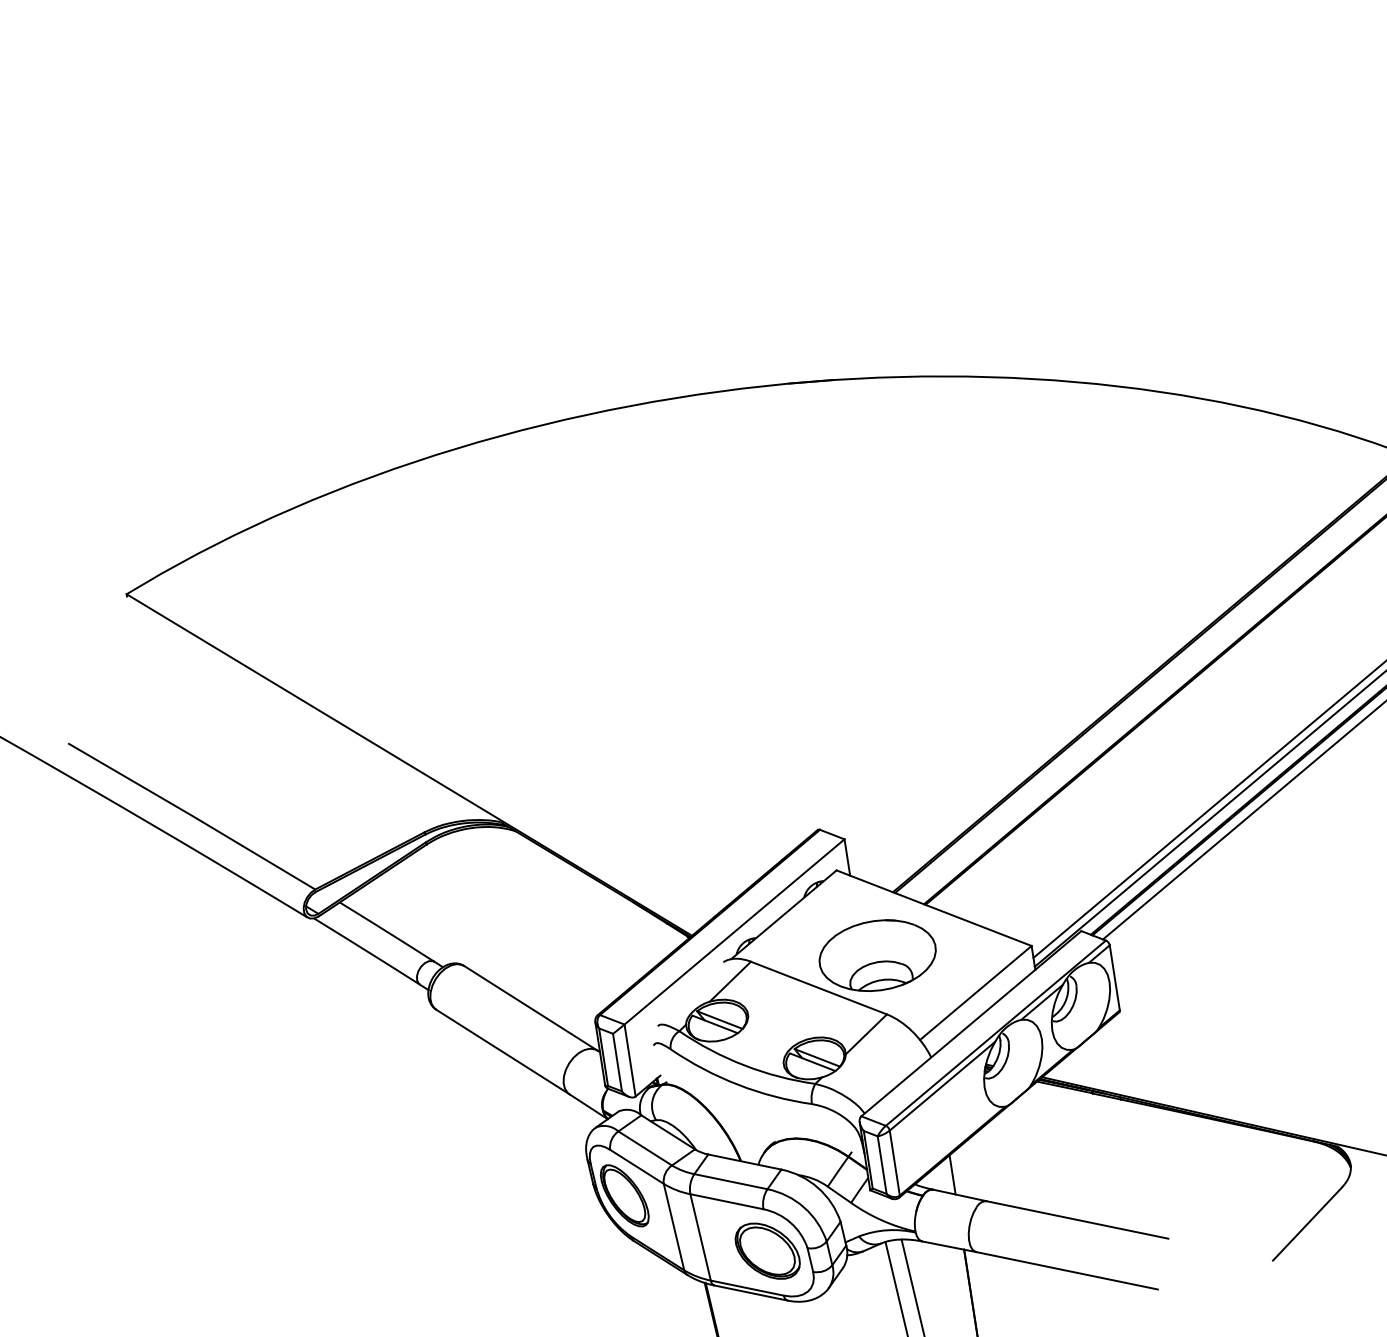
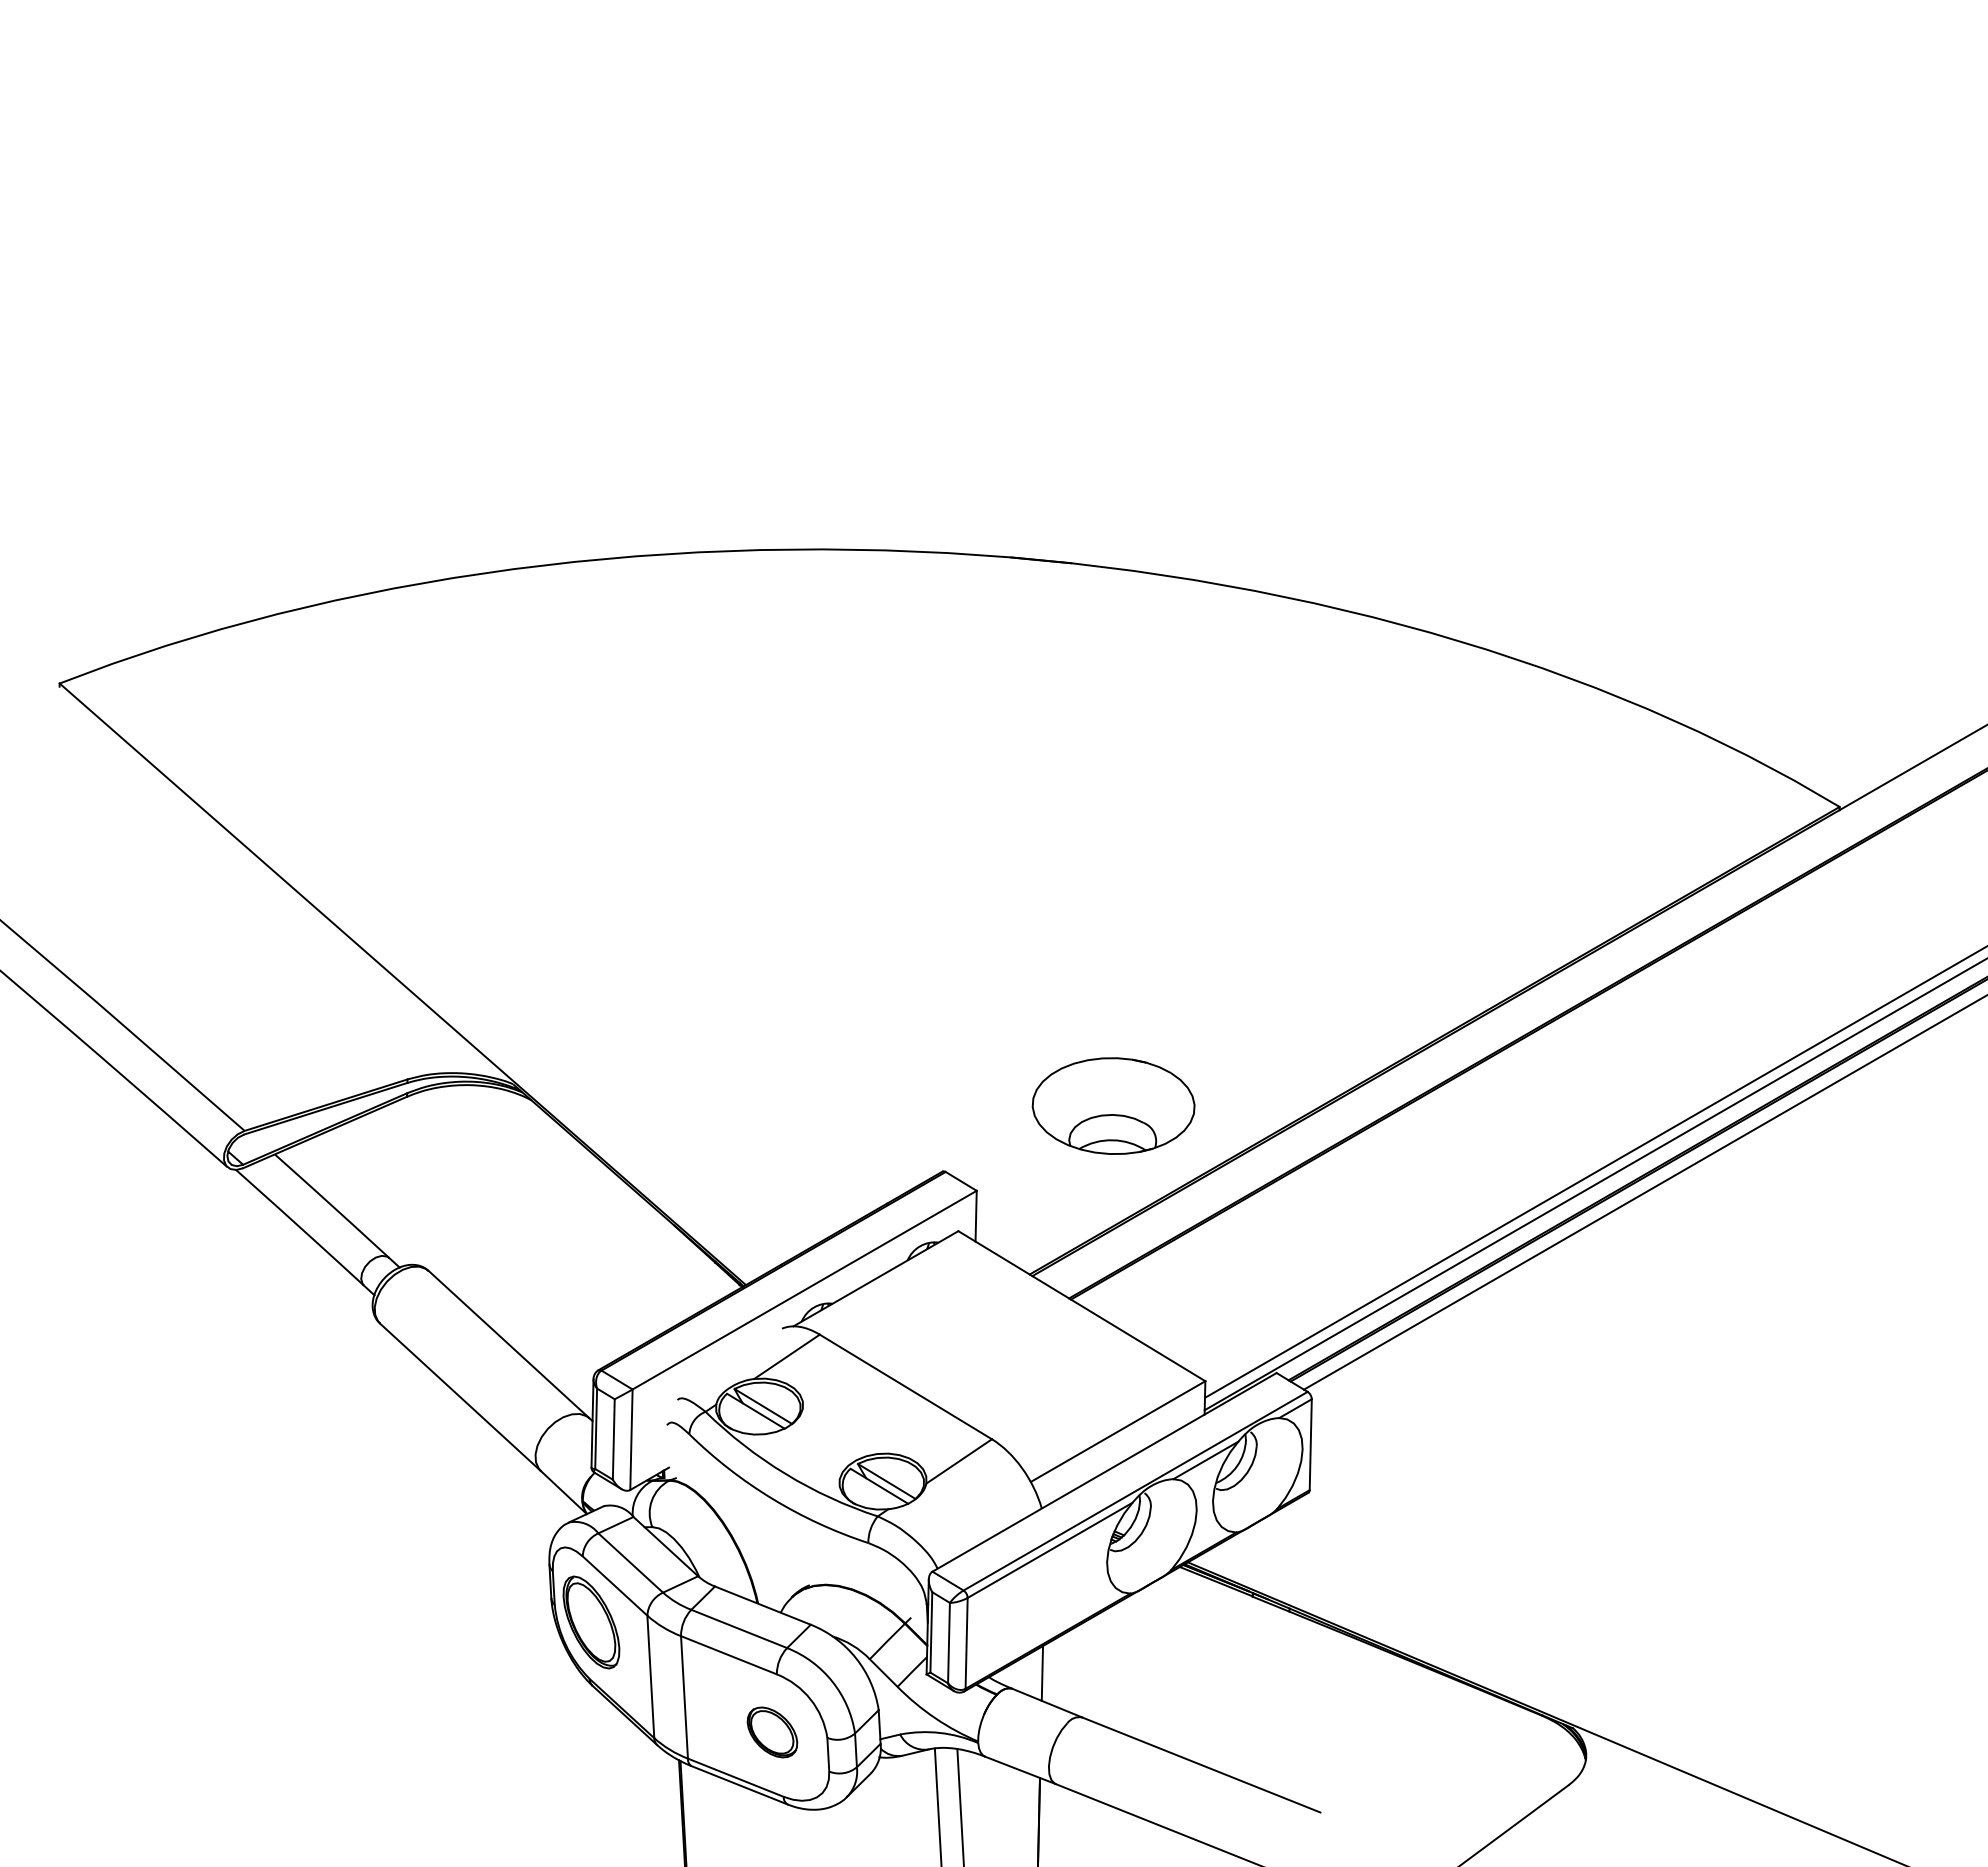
part: (877, 955) -> (1113, 1105), moved
part: (767, 1251) -> (772, 1732), size x0.6

